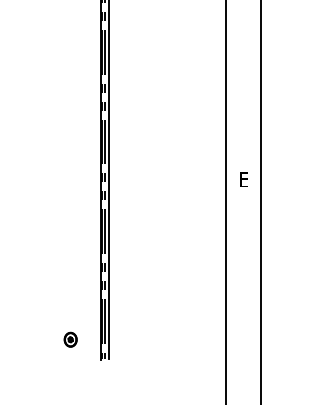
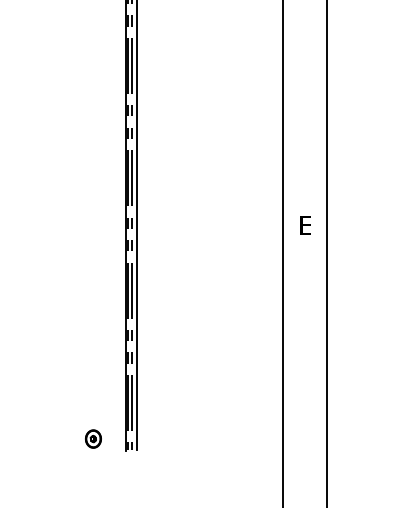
part: (70, 339) -> (93, 438), moved

